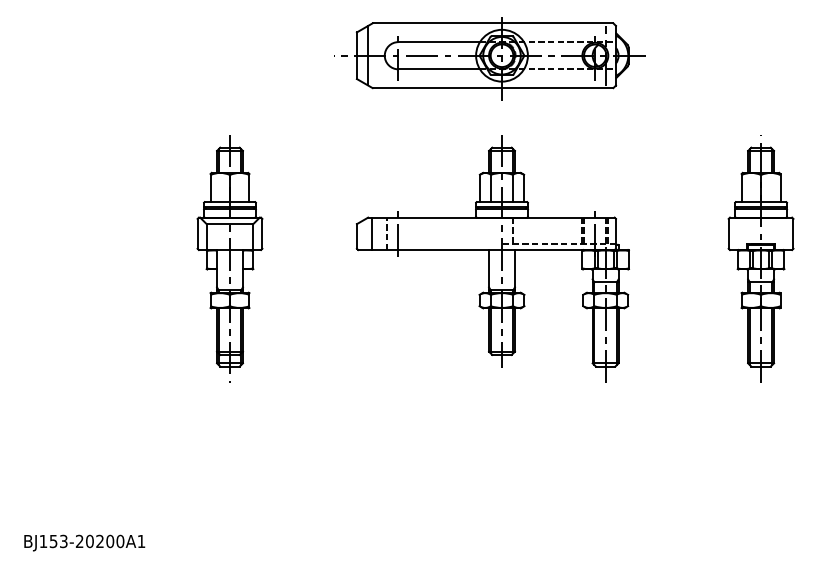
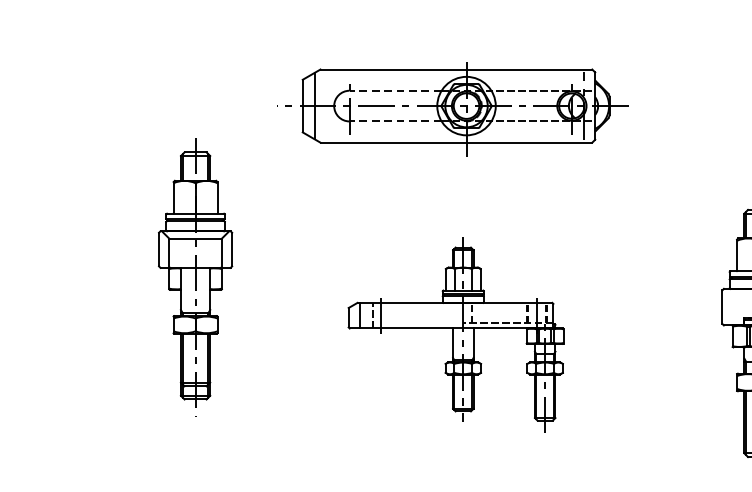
line: (439, 42) -> (395, 91), solid -> dashed
line: (439, 69) -> (395, 121), solid -> dashed
part: (229, 258) -> (195, 277), moved
part: (492, 258) -> (455, 335), size x0.7

